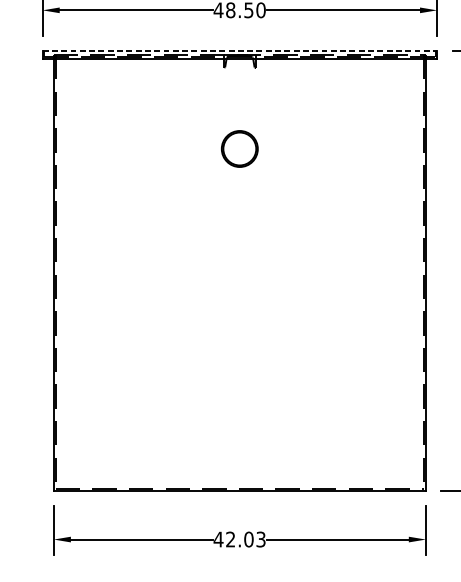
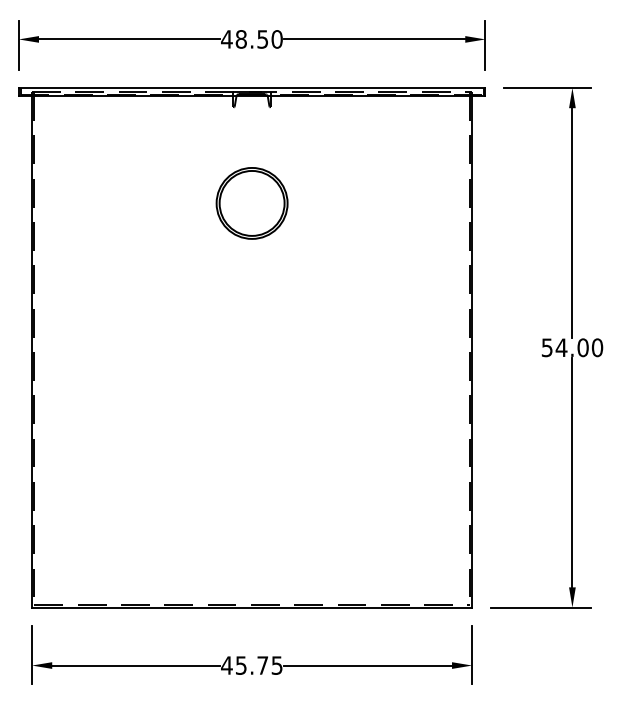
line: (240, 50) -> (252, 87), dashed -> solid
part: (239, 149) -> (251, 203), size x1.67
text: (246, 539) -> (259, 665), 42.03 -> 45.75

